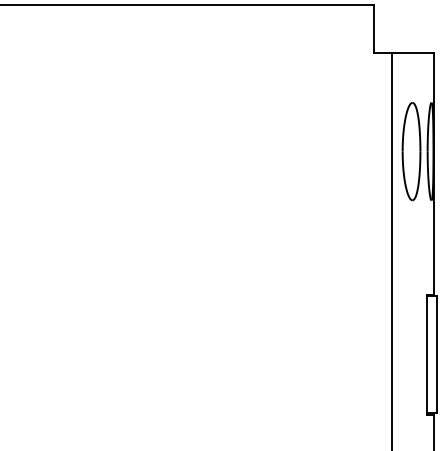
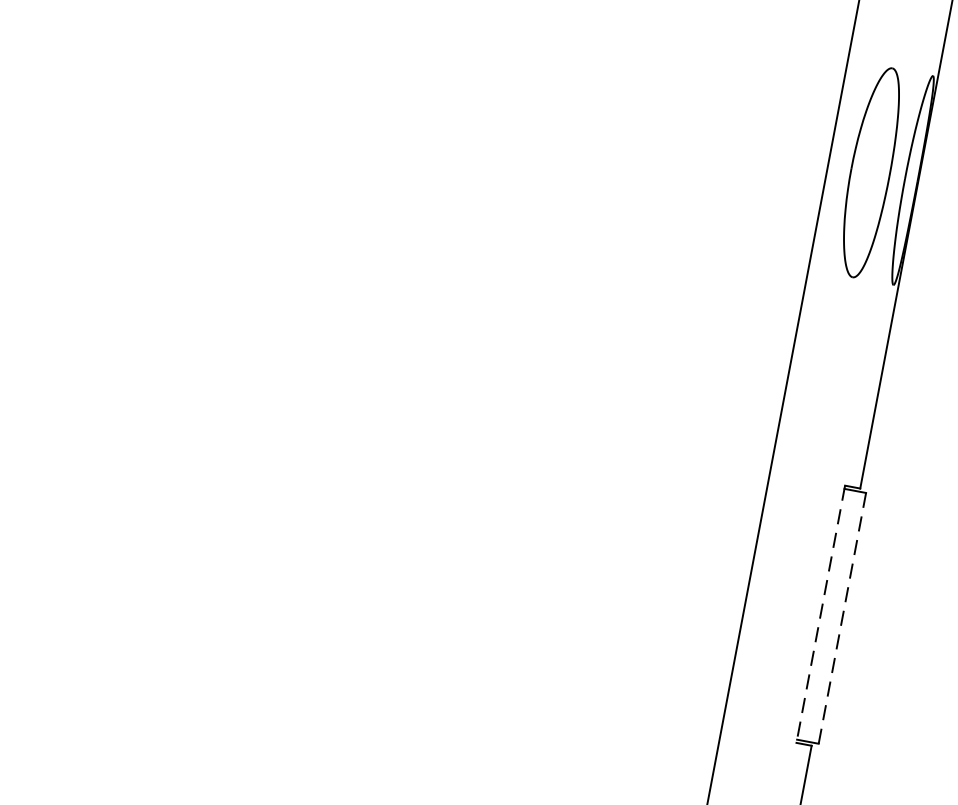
line: (426, 354) -> (820, 613), solid -> dashed
line: (436, 354) -> (841, 617), solid -> dashed

